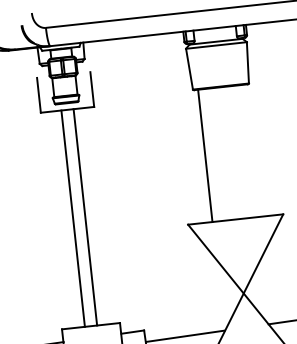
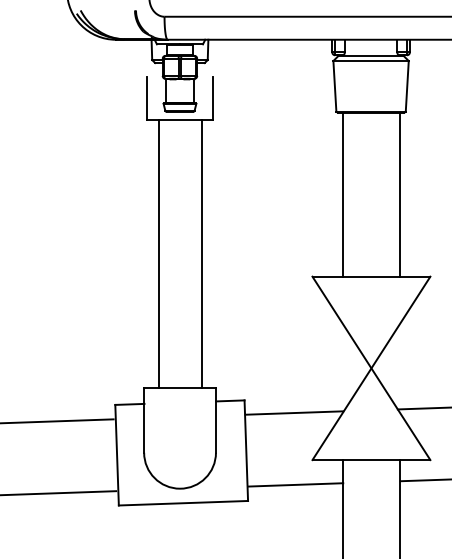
line: (251, 150) -> (400, 194), added
line: (85, 217) -> (201, 254), moved
line: (73, 219) -> (158, 254), moved

